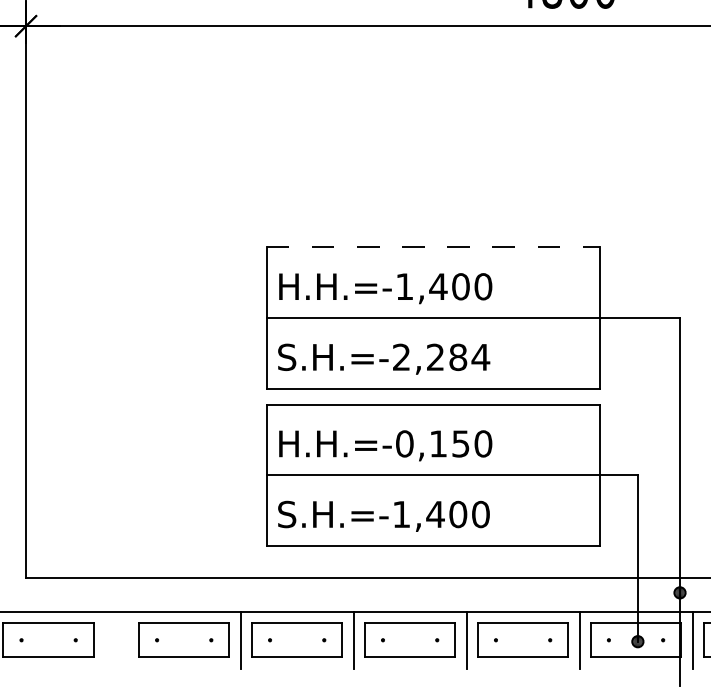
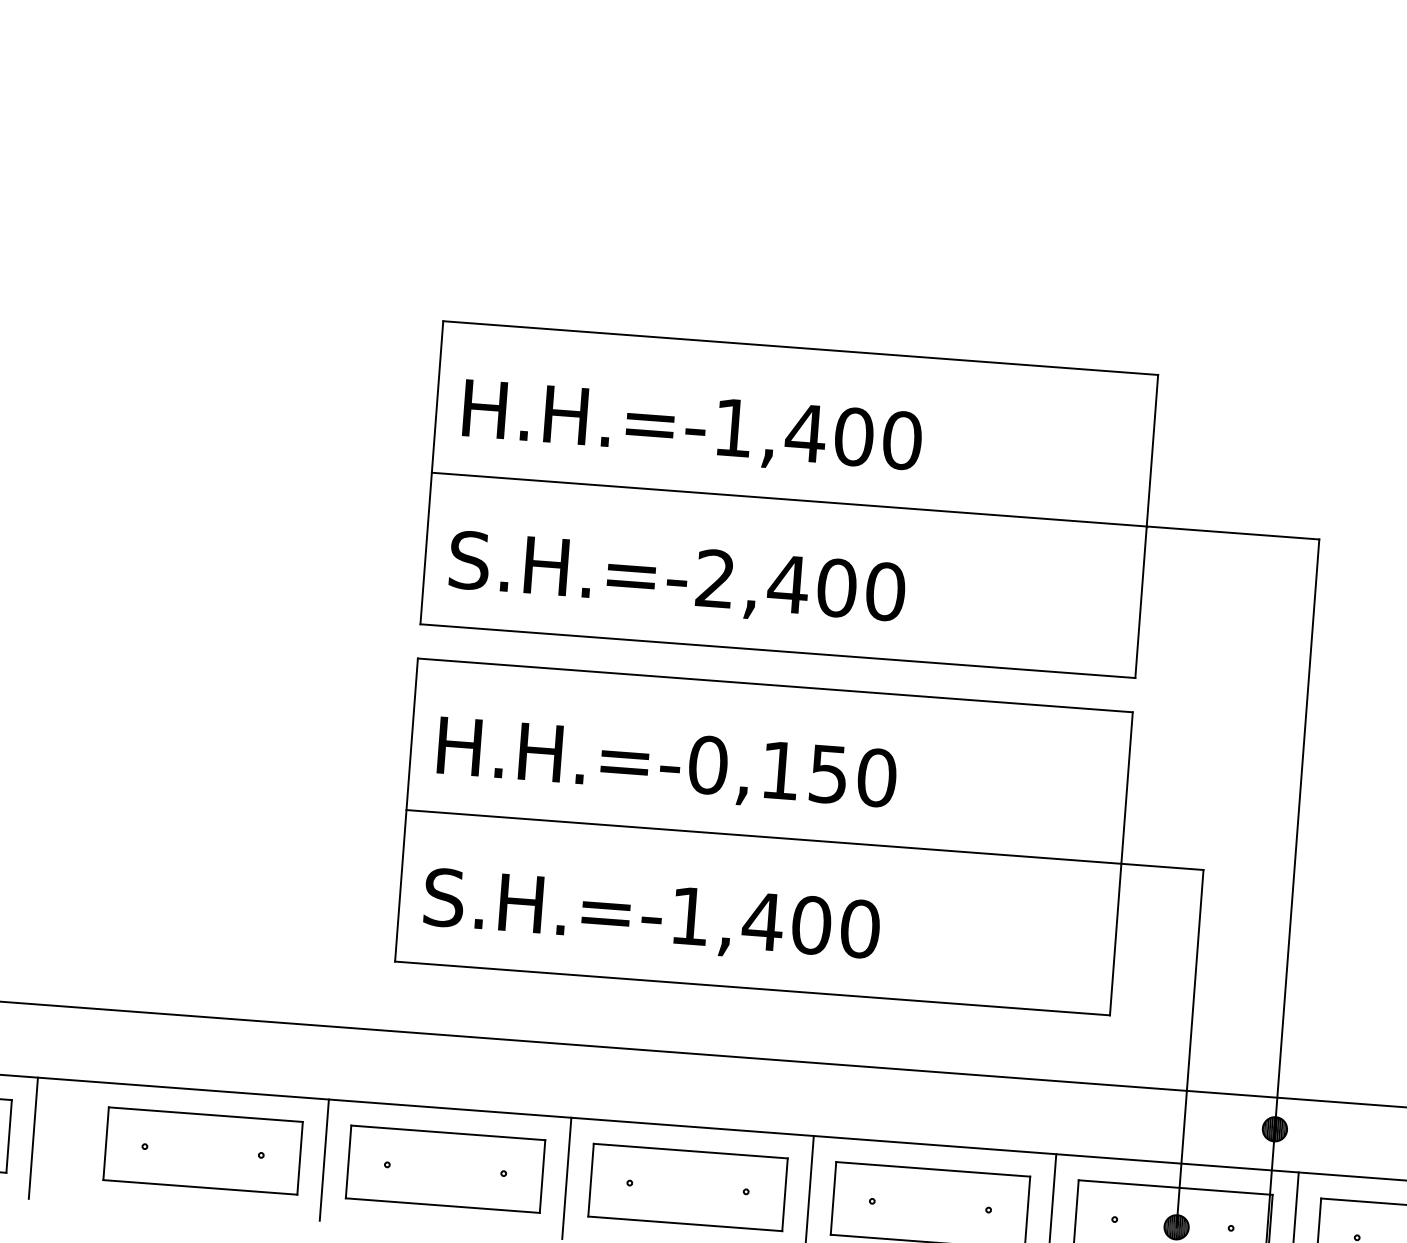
line: (433, 247) -> (801, 348), dashed -> solid
text: (458, 356) -> (837, 586), S.H.=-2,284 -> S.H.=-2,400
line: (105, 640) -> (34, 1138), added

